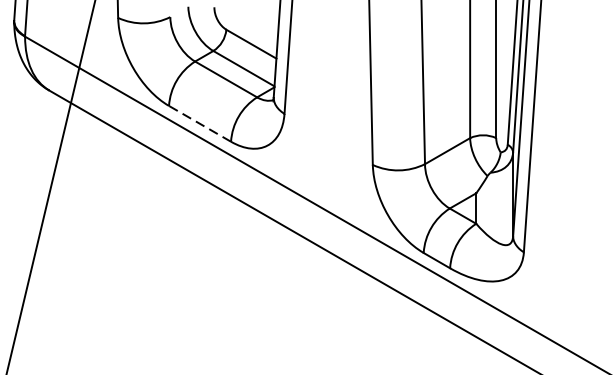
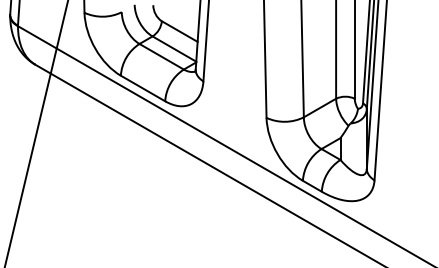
line: (200, 123) -> (143, 88), dashed -> solid

